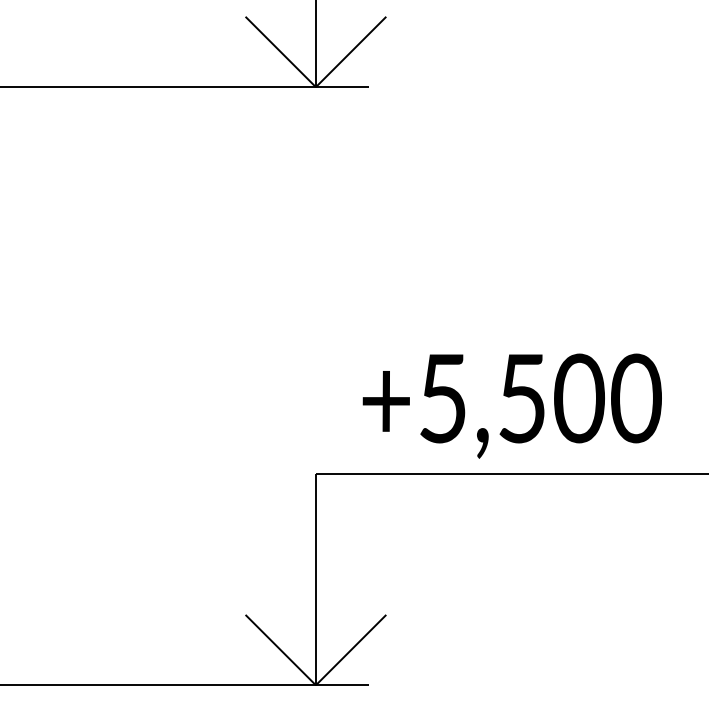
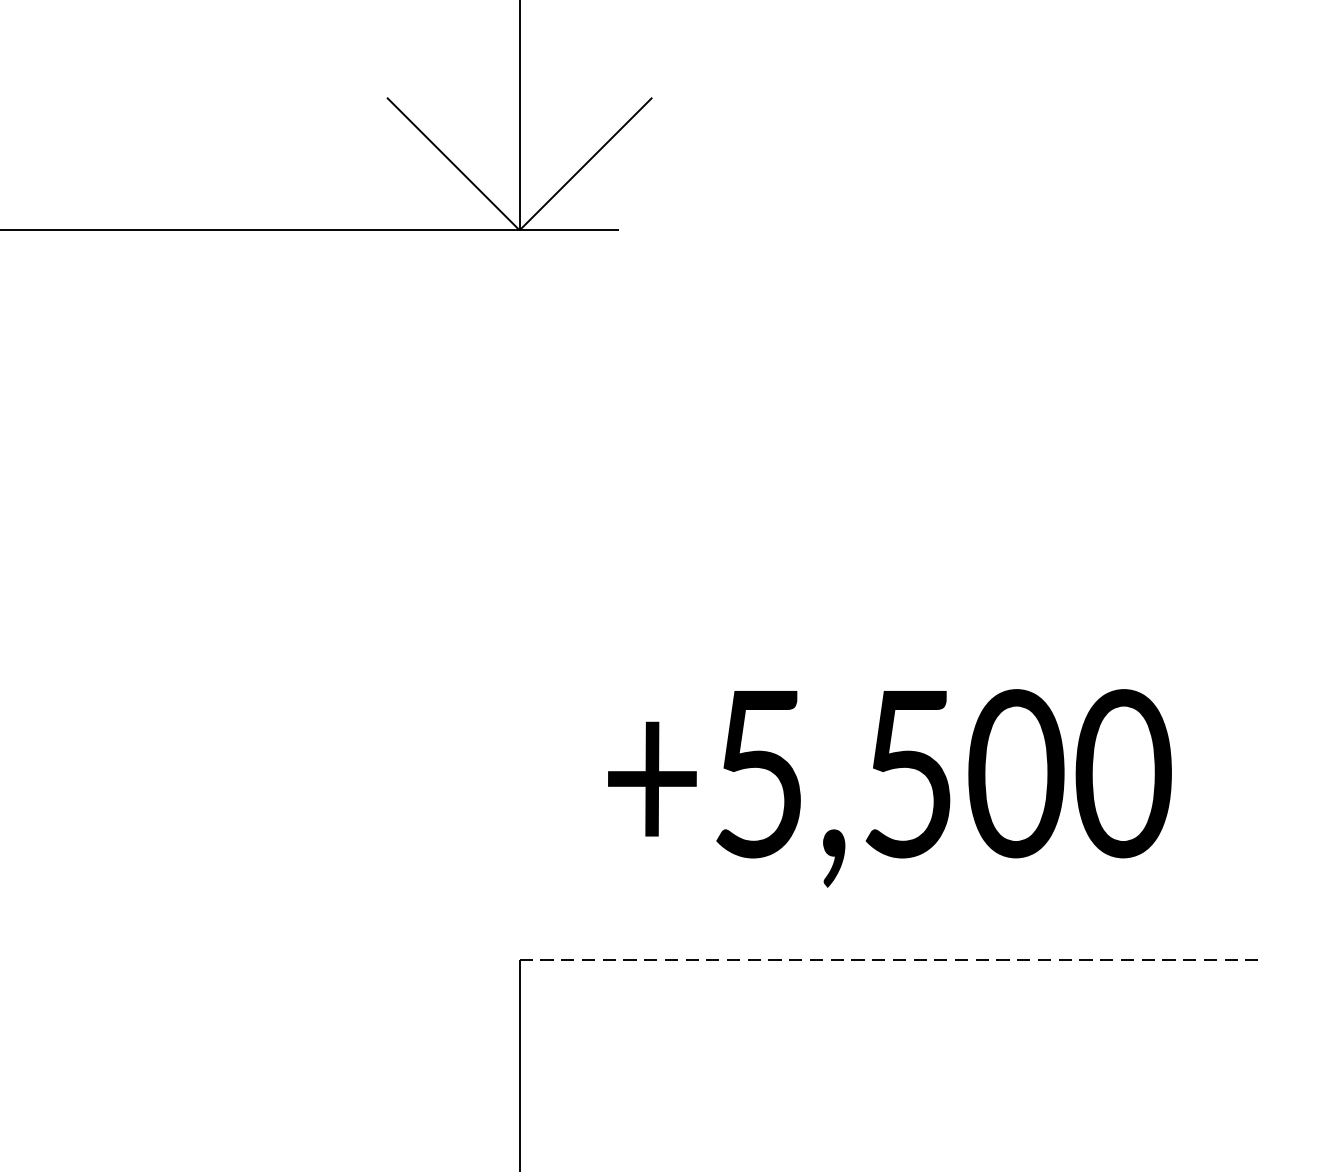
text: (511, 405) -> (888, 786), moved
line: (512, 474) -> (890, 960), solid -> dashed

